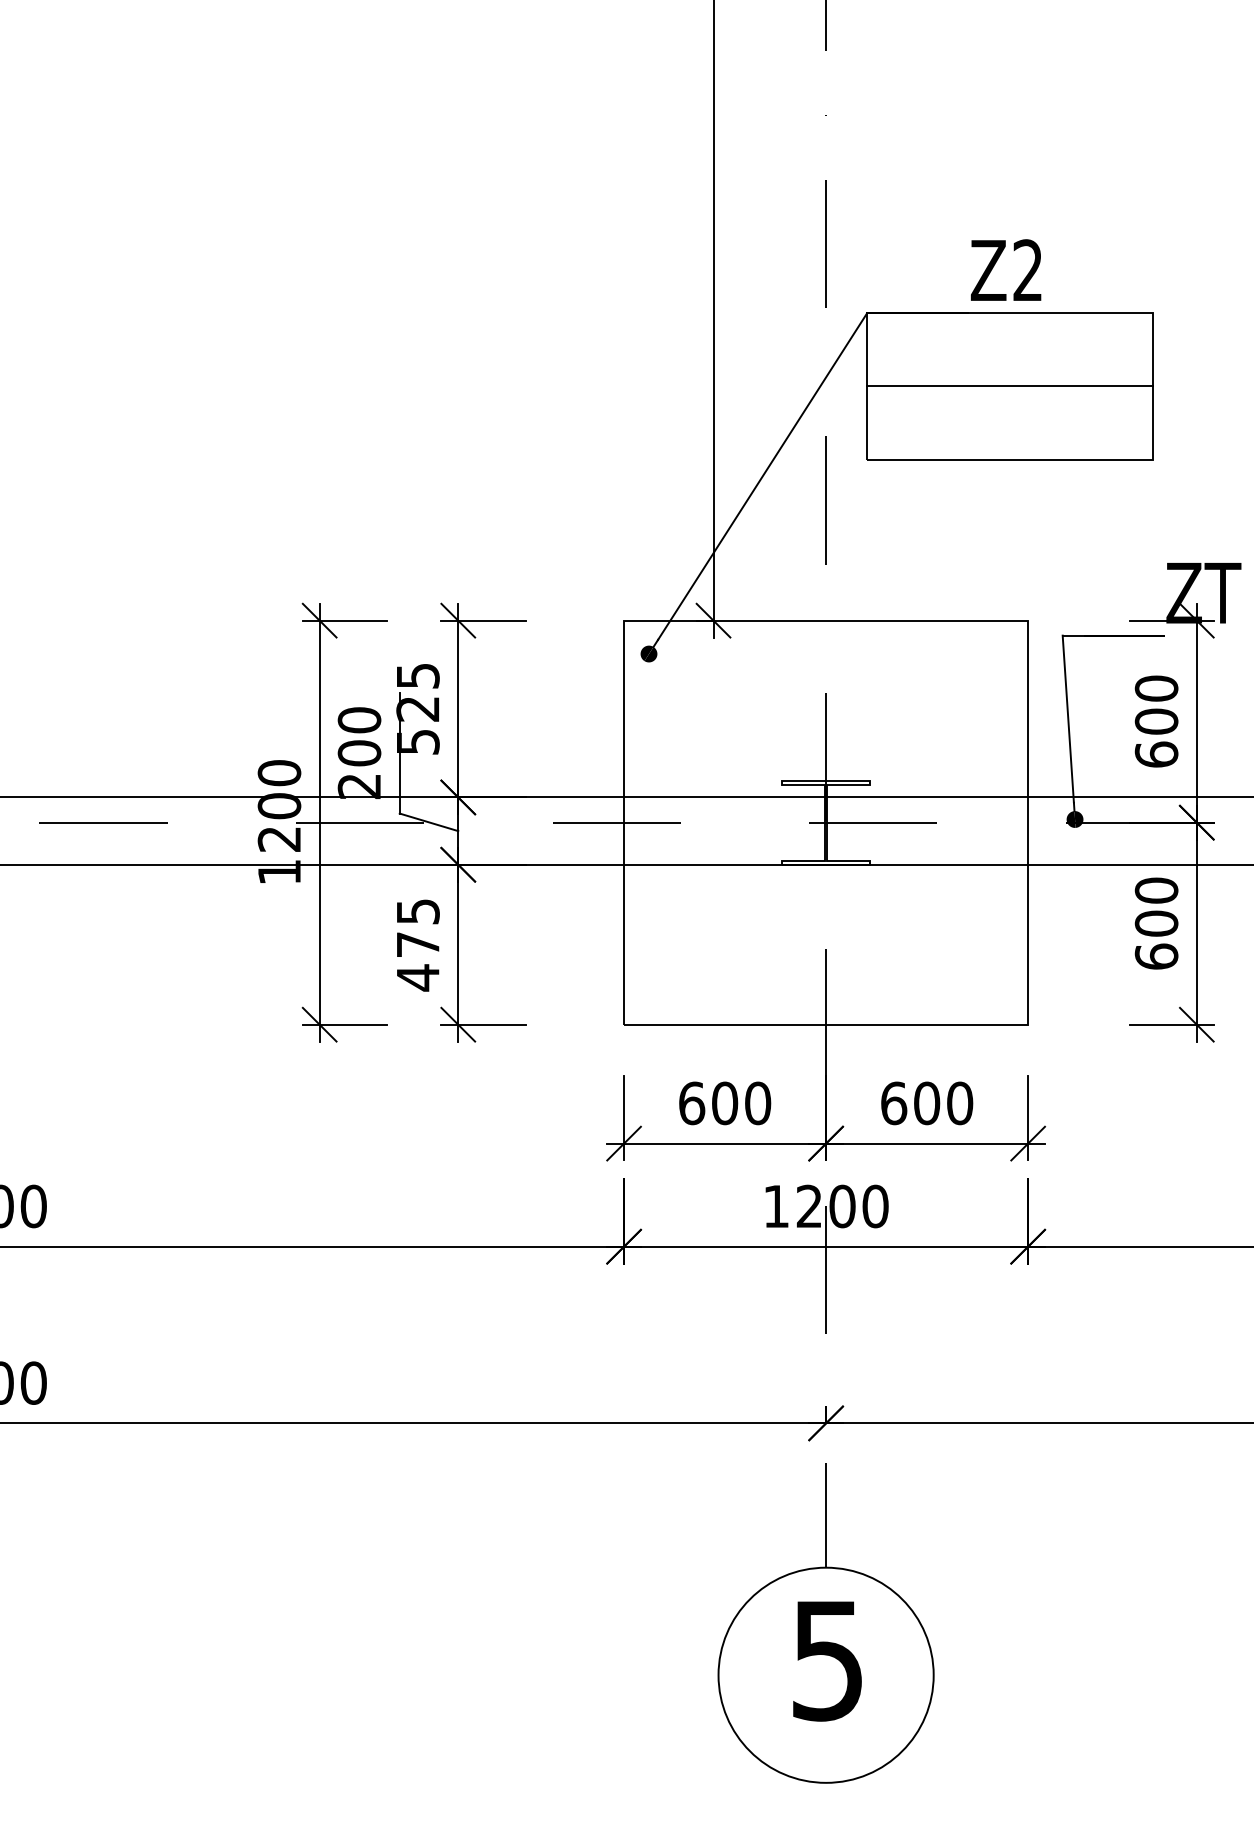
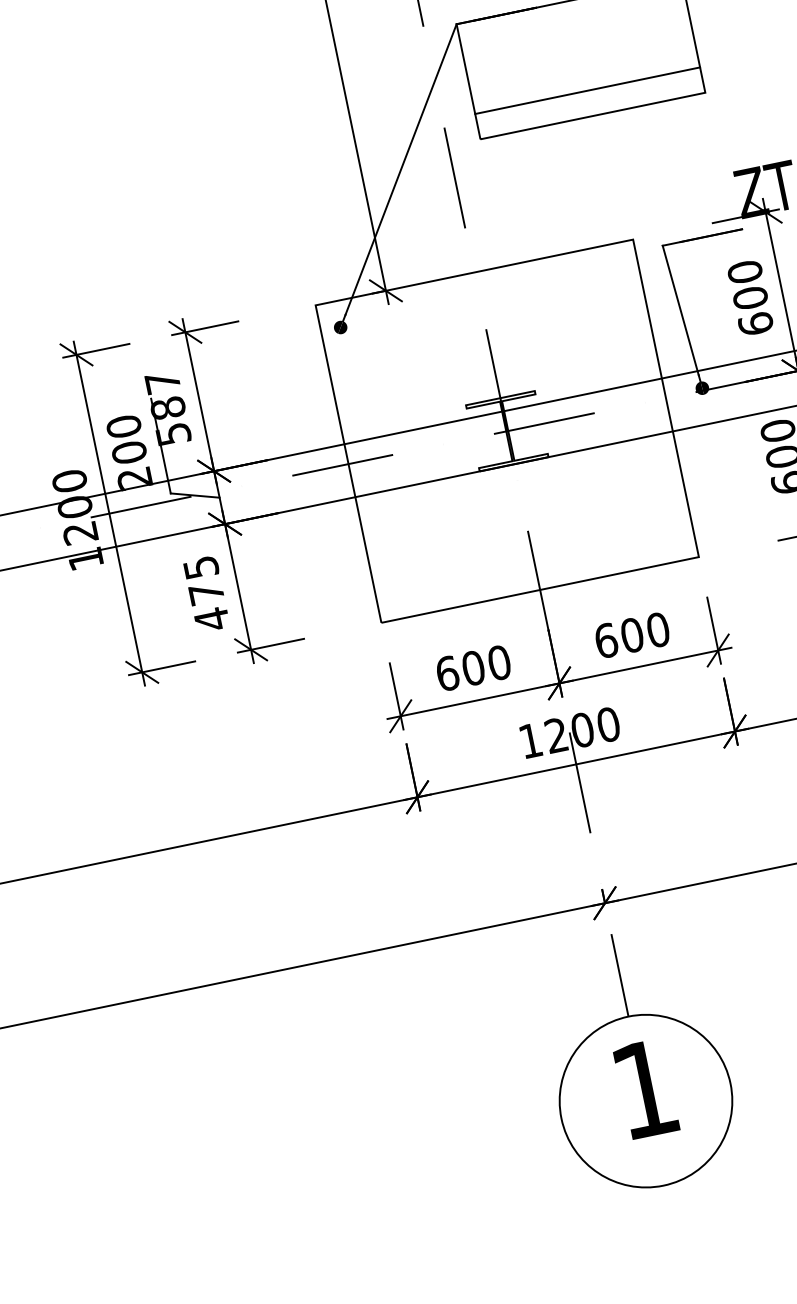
line: (1010, 386) -> (587, 90), moved
text: (417, 692) -> (165, 395), 525 -> 587
text: (827, 1661) -> (644, 1090), 5 -> 1

